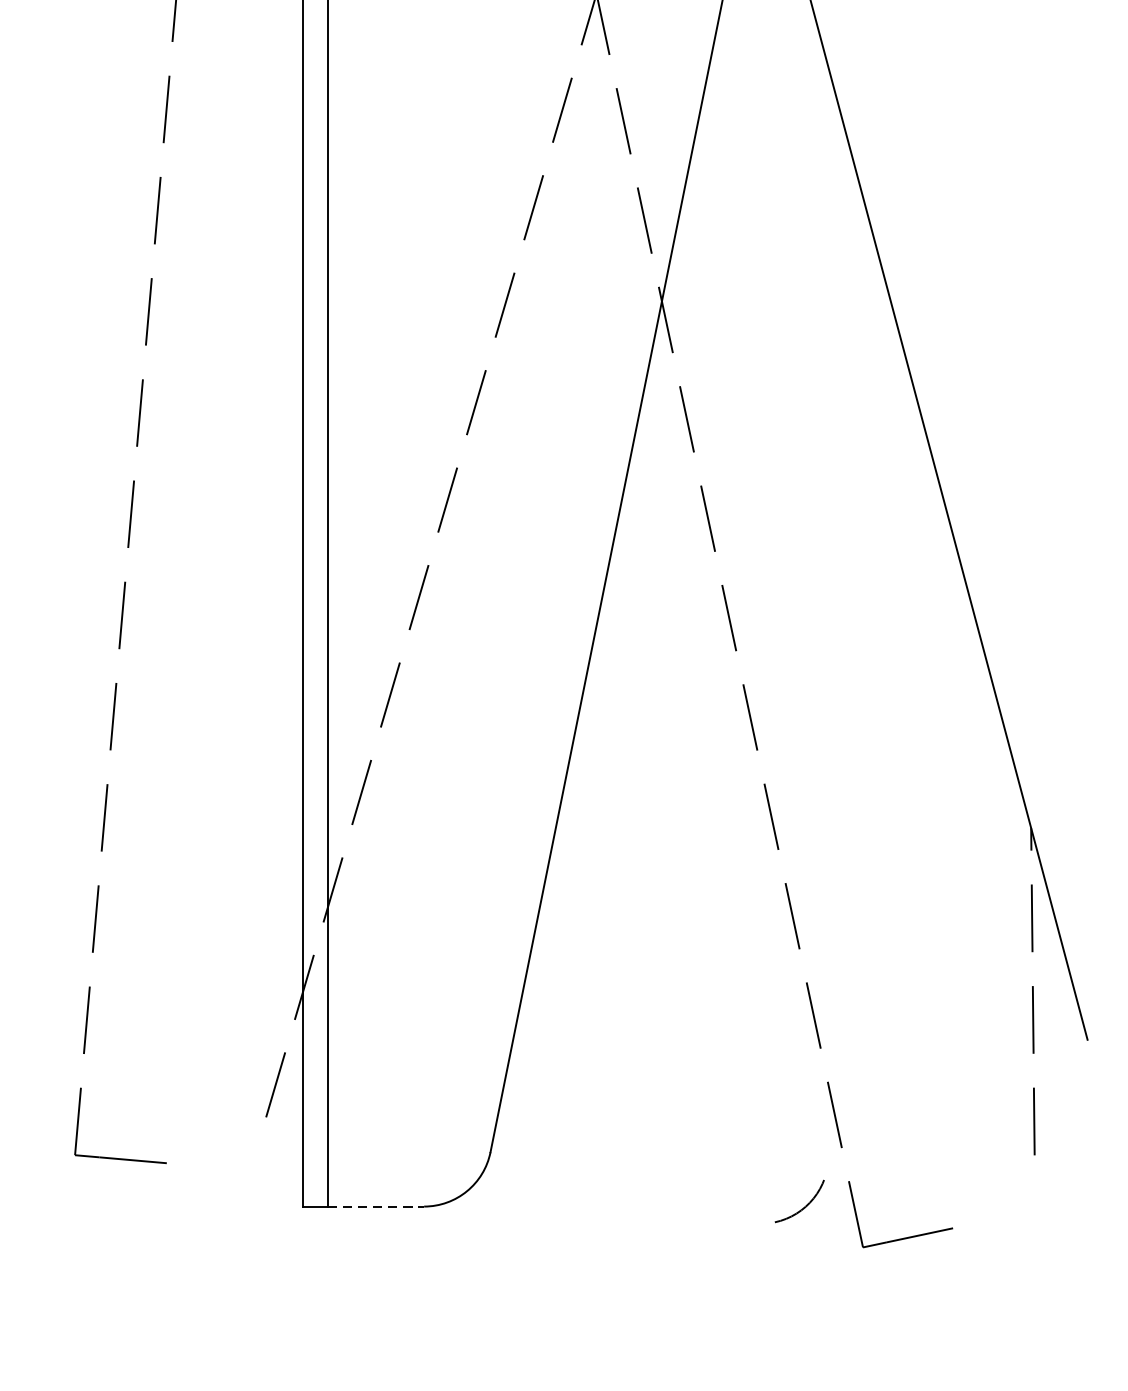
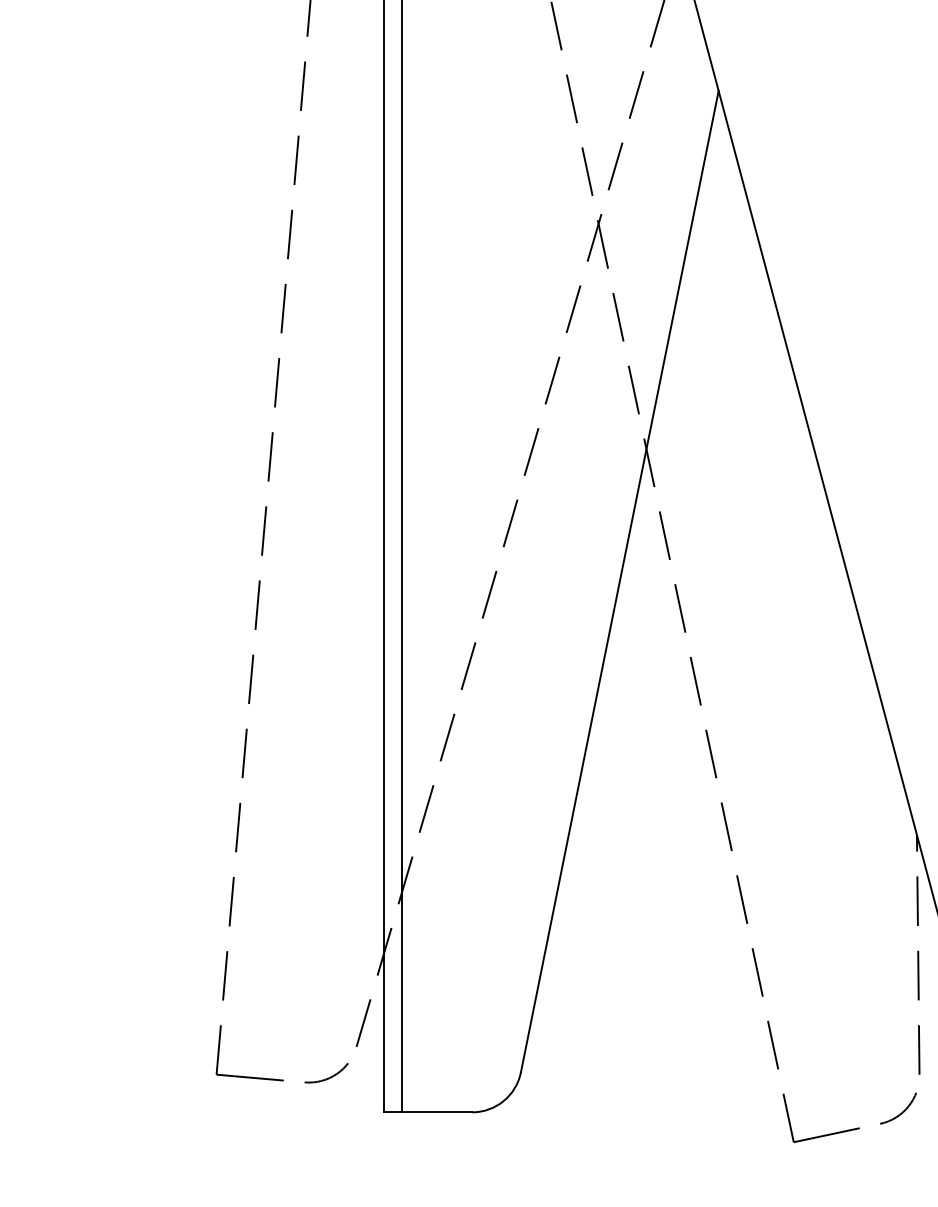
arc: (227, 1159) -> (328, 1077), added
arc: (805, 1205) -> (902, 1111), moved
line: (376, 1206) -> (437, 1112), dashed -> solid

